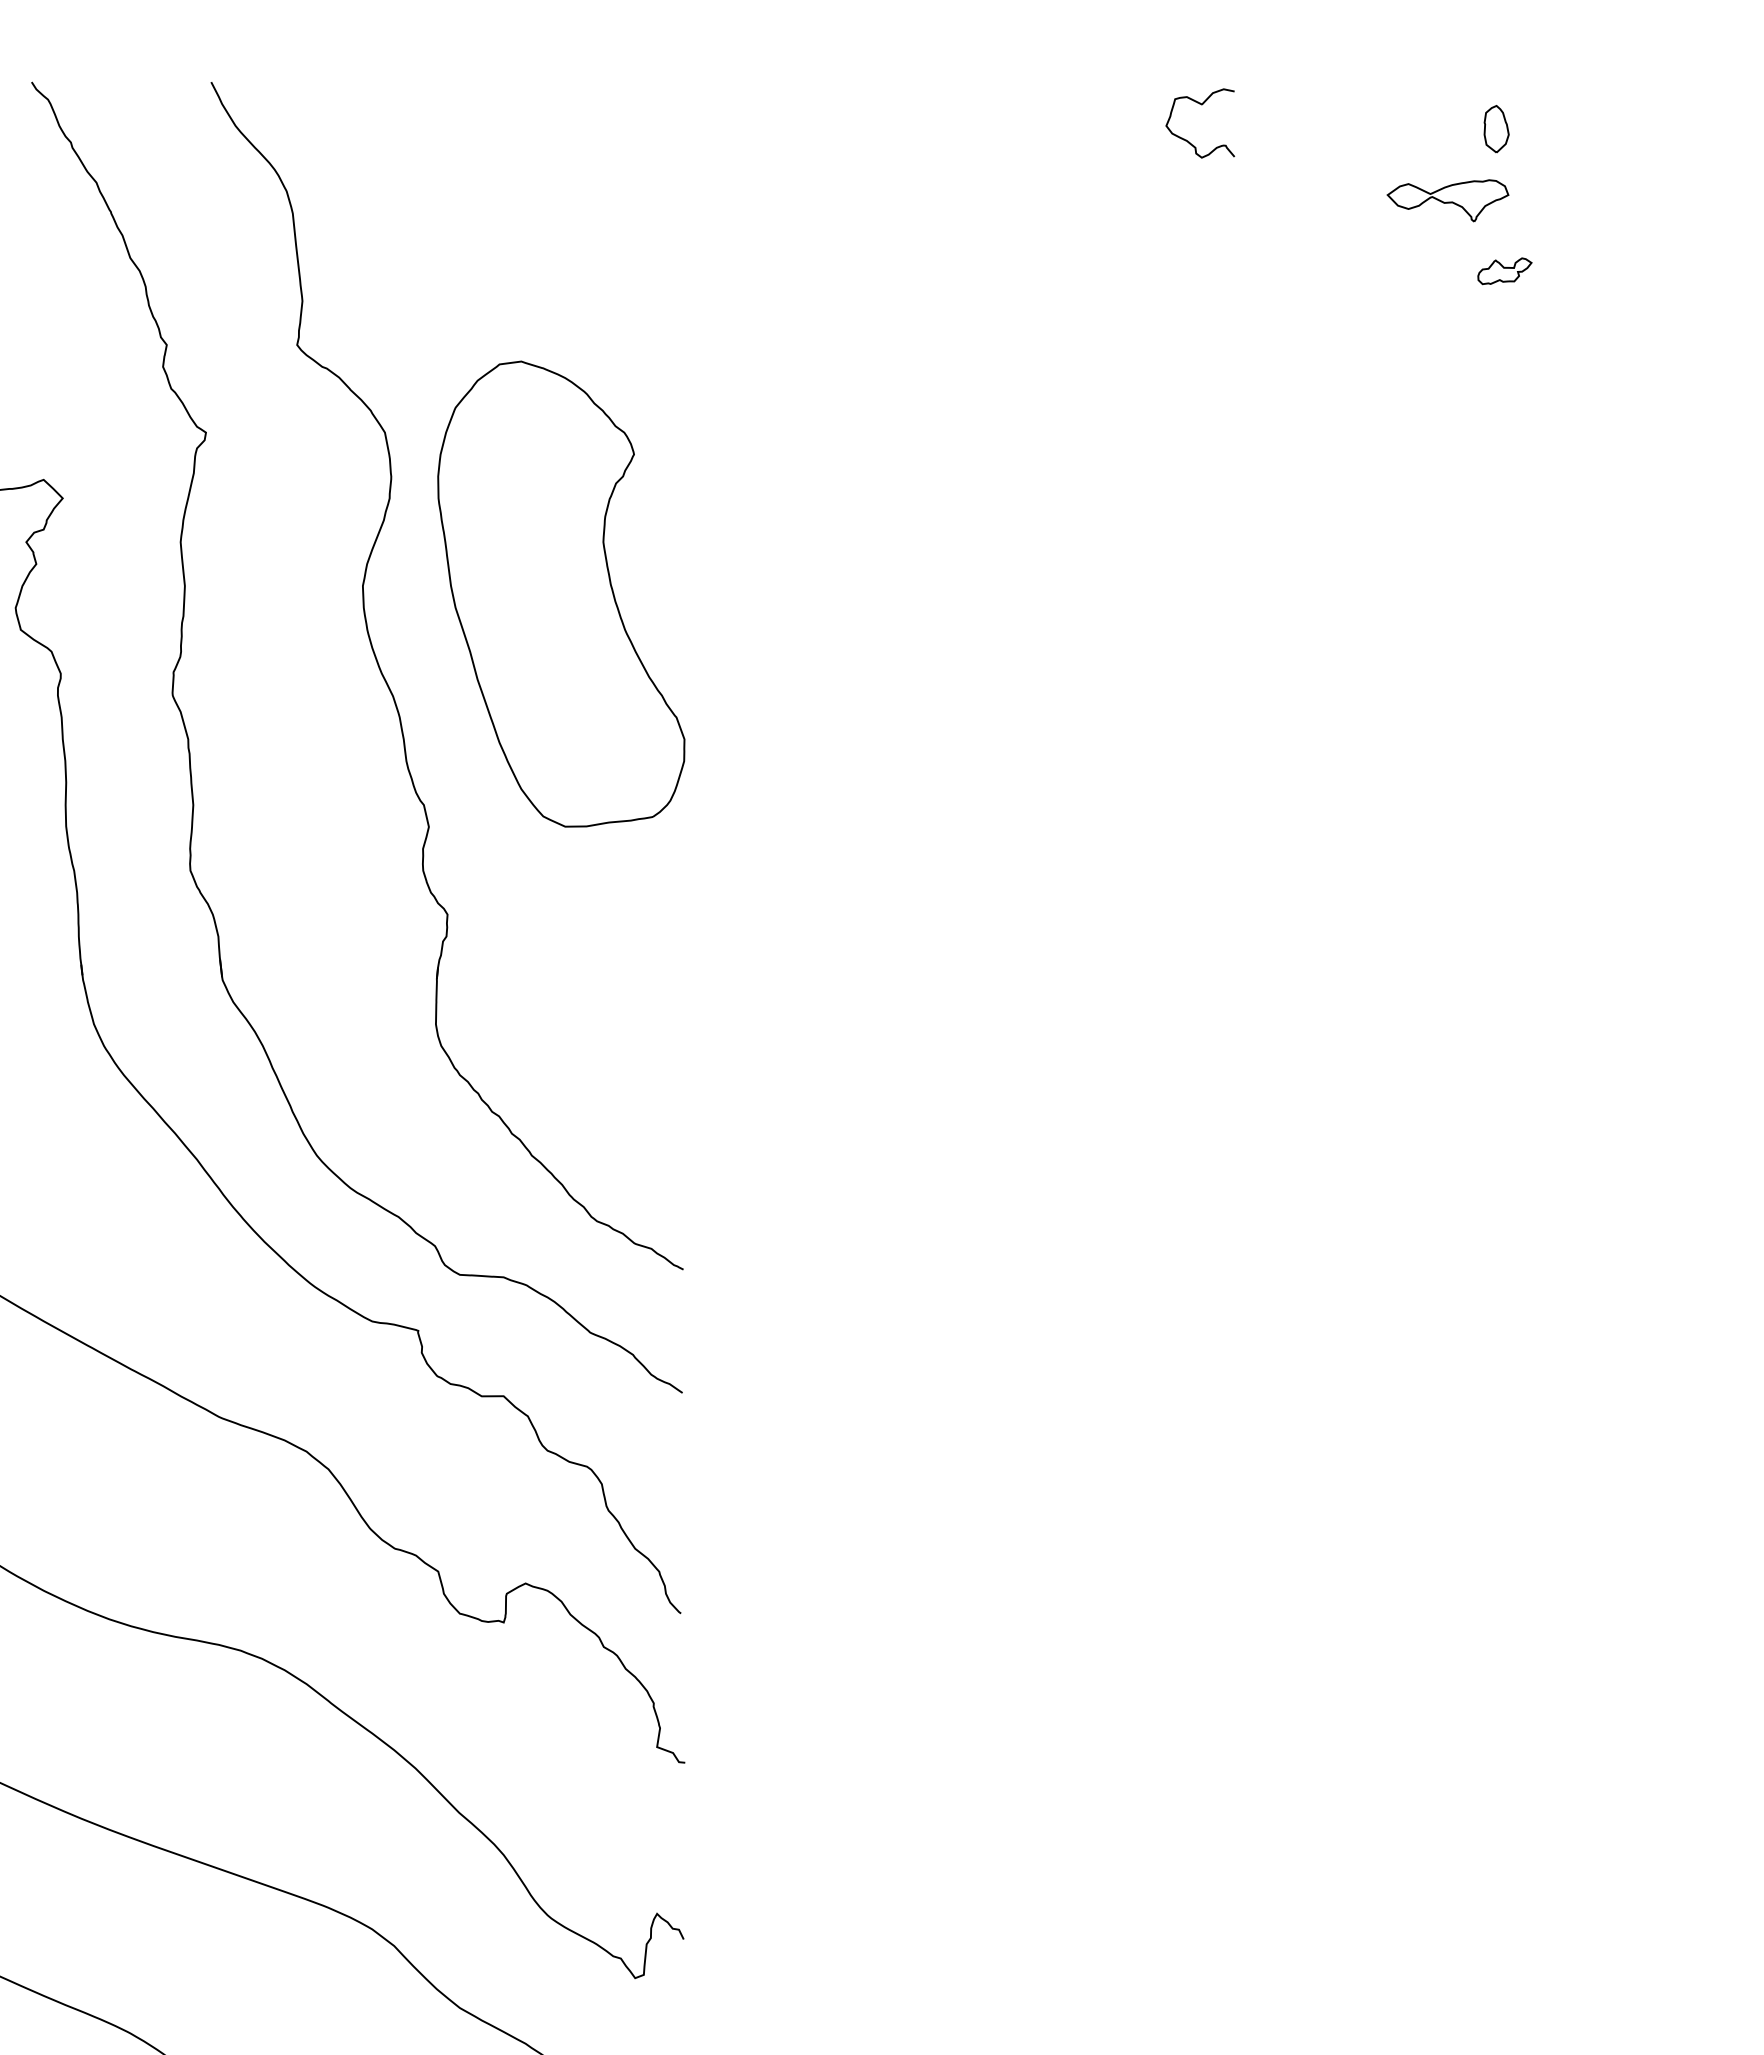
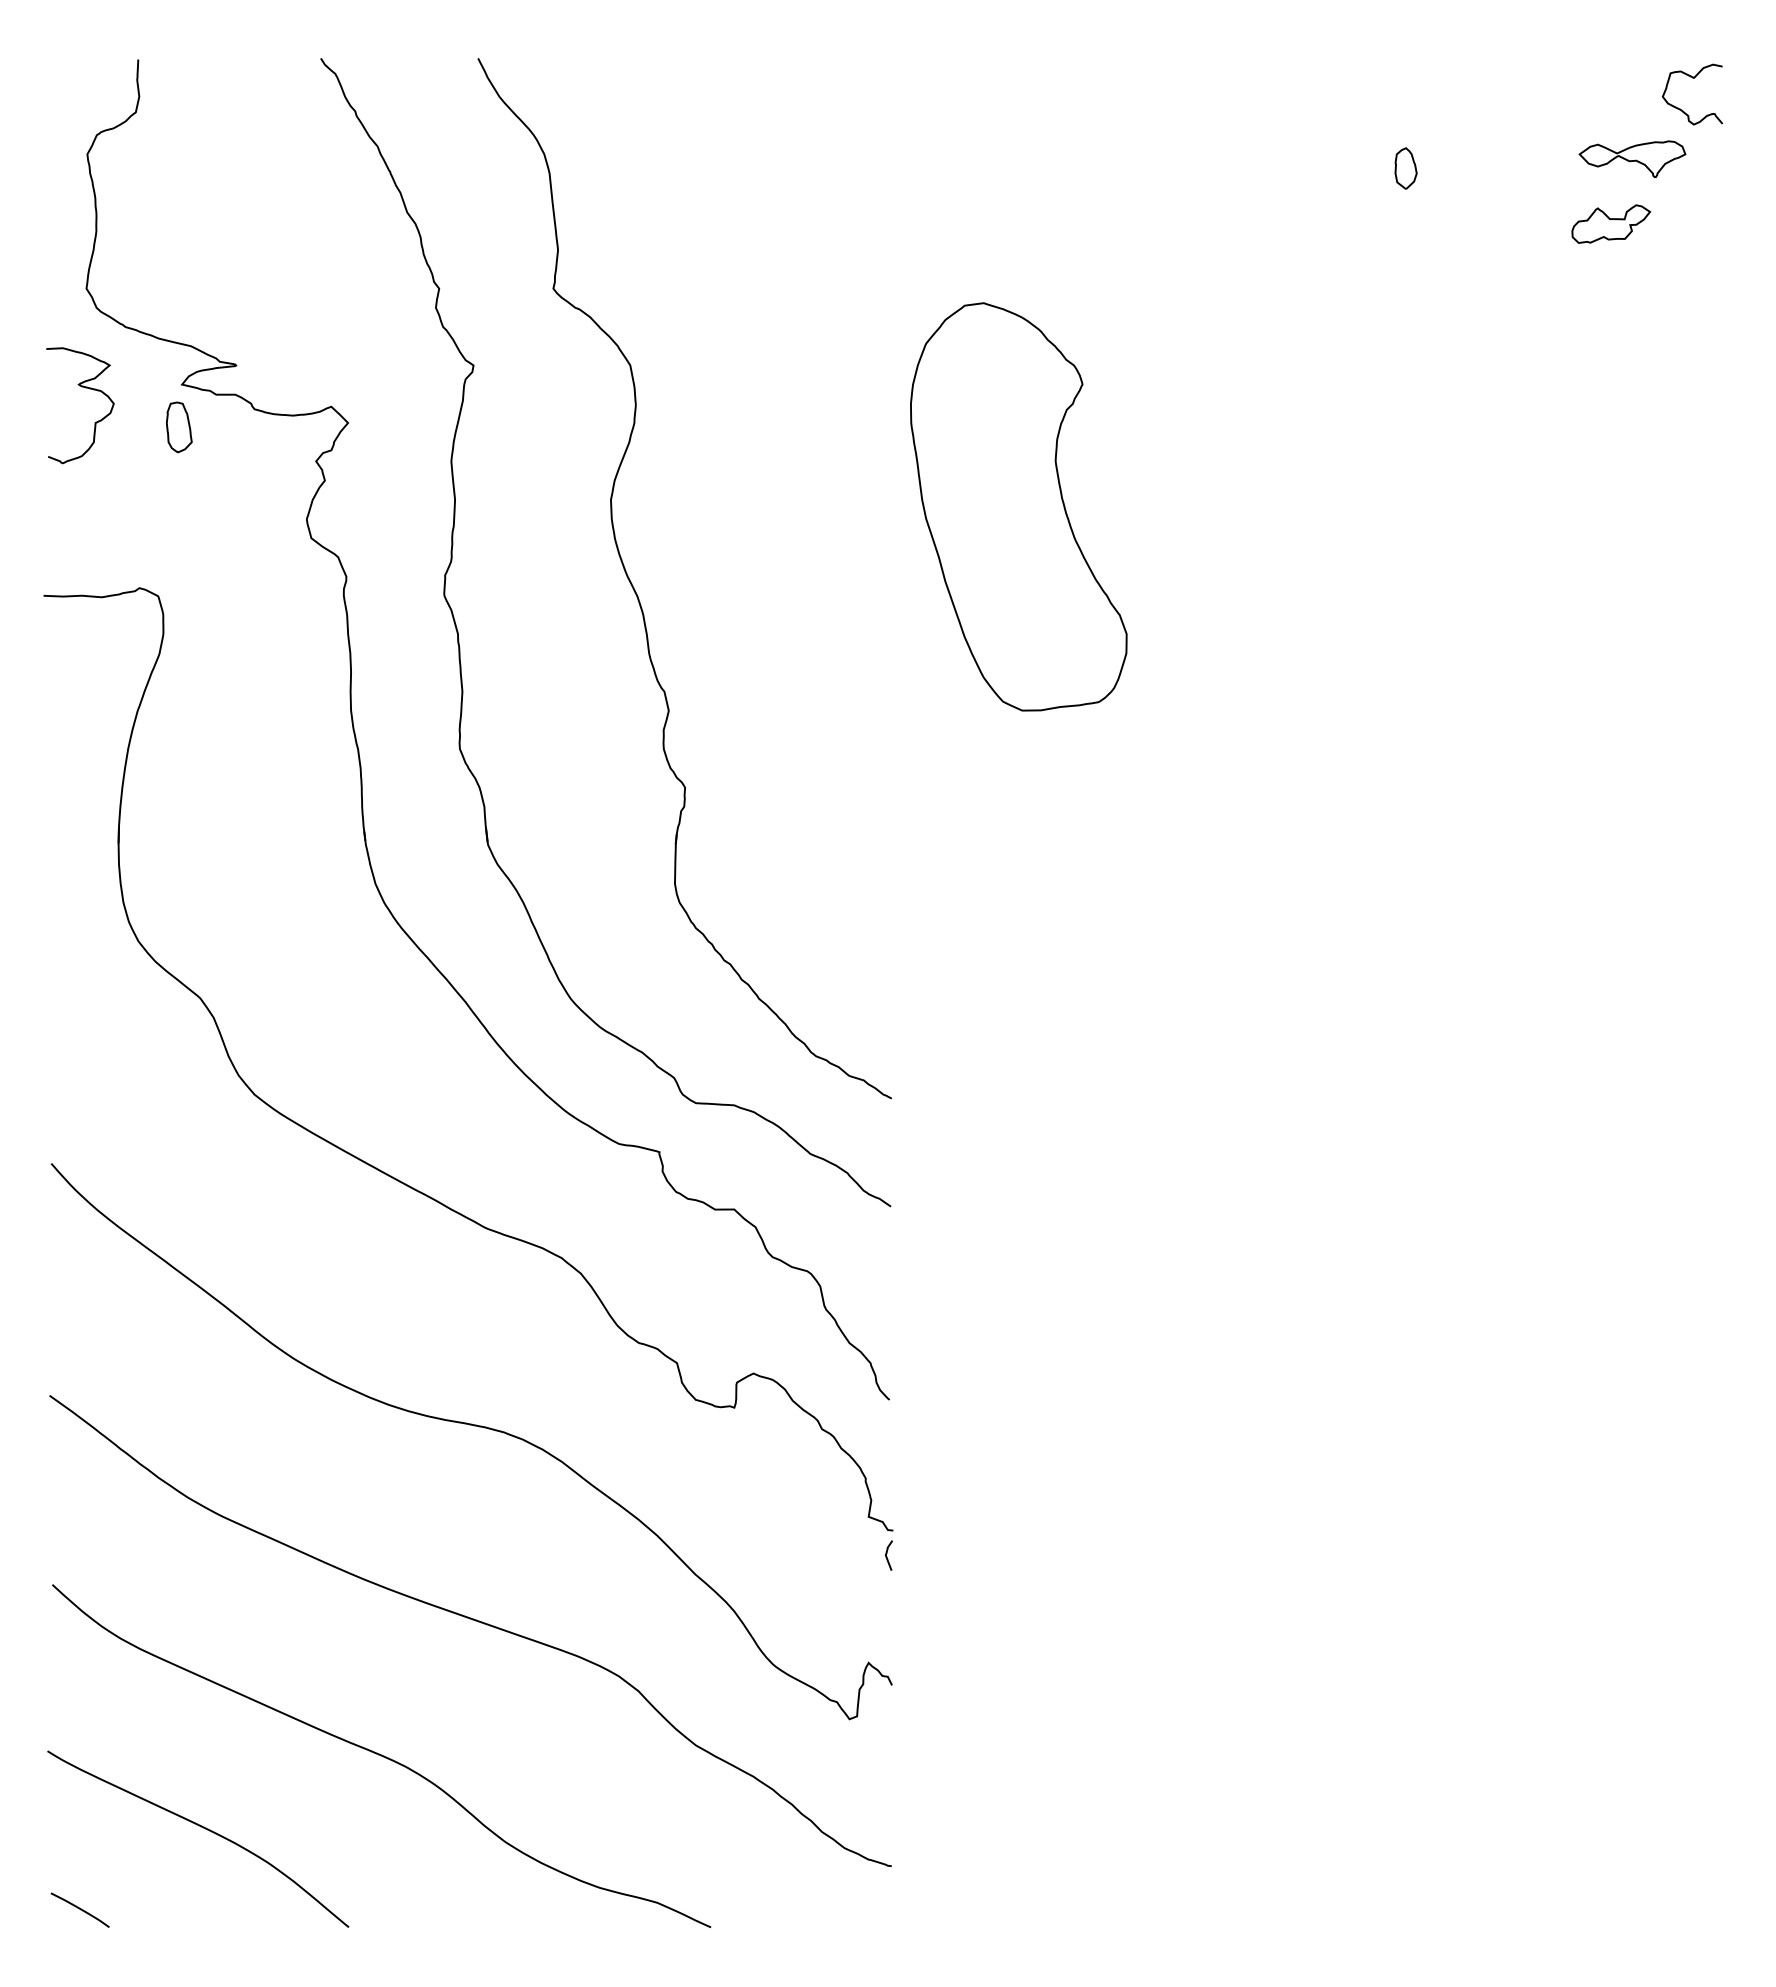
curve: (1200, 105) -> (1692, 78), moved
part: (1495, 129) -> (1405, 168), moved
part: (1448, 200) -> (1632, 159), moved
part: (1505, 270) -> (1611, 223), size x1.67
part: (560, 593) -> (1018, 506), moved
curve: (678, 1792) -> (887, 1556), added

